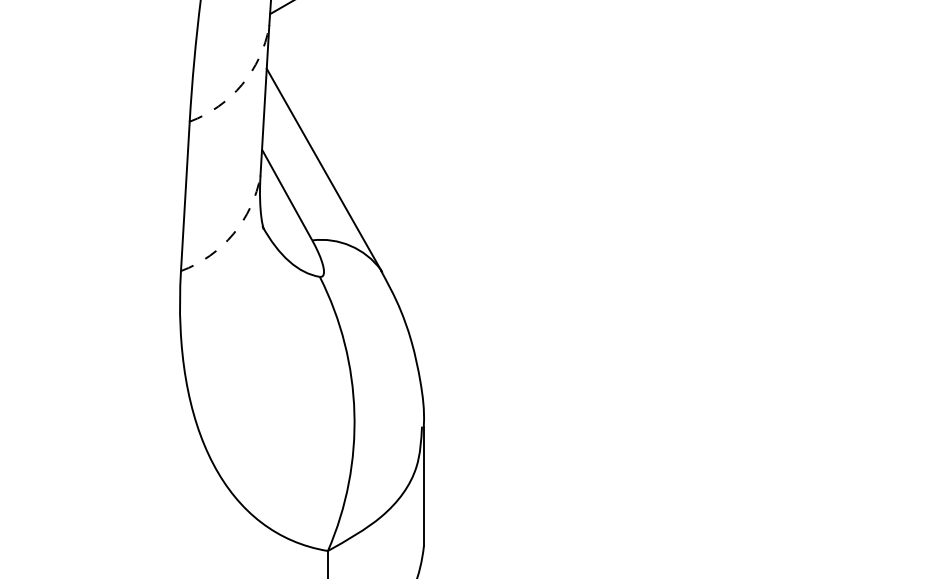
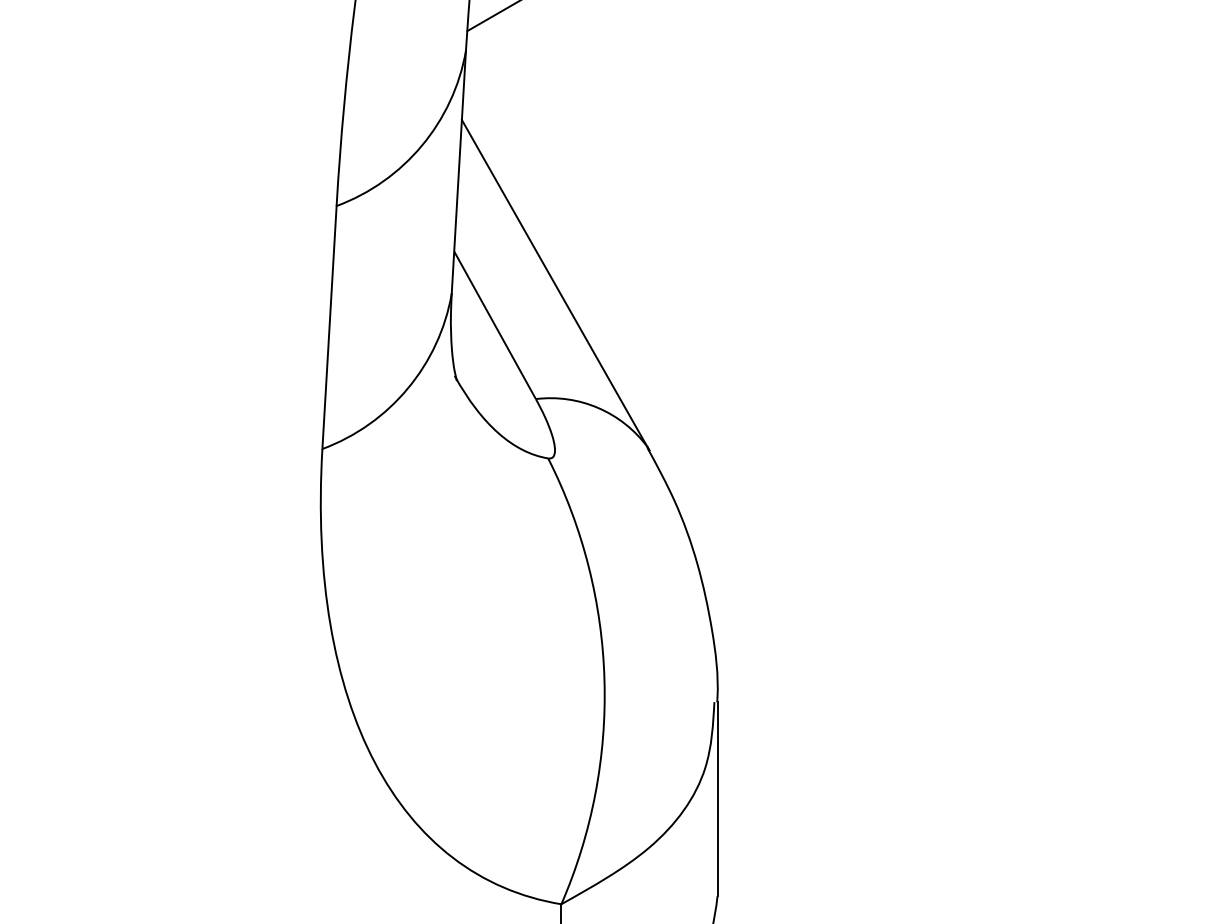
arc: (242, 84) -> (422, 145), dashed -> solid
arc: (233, 233) -> (407, 387), dashed -> solid

